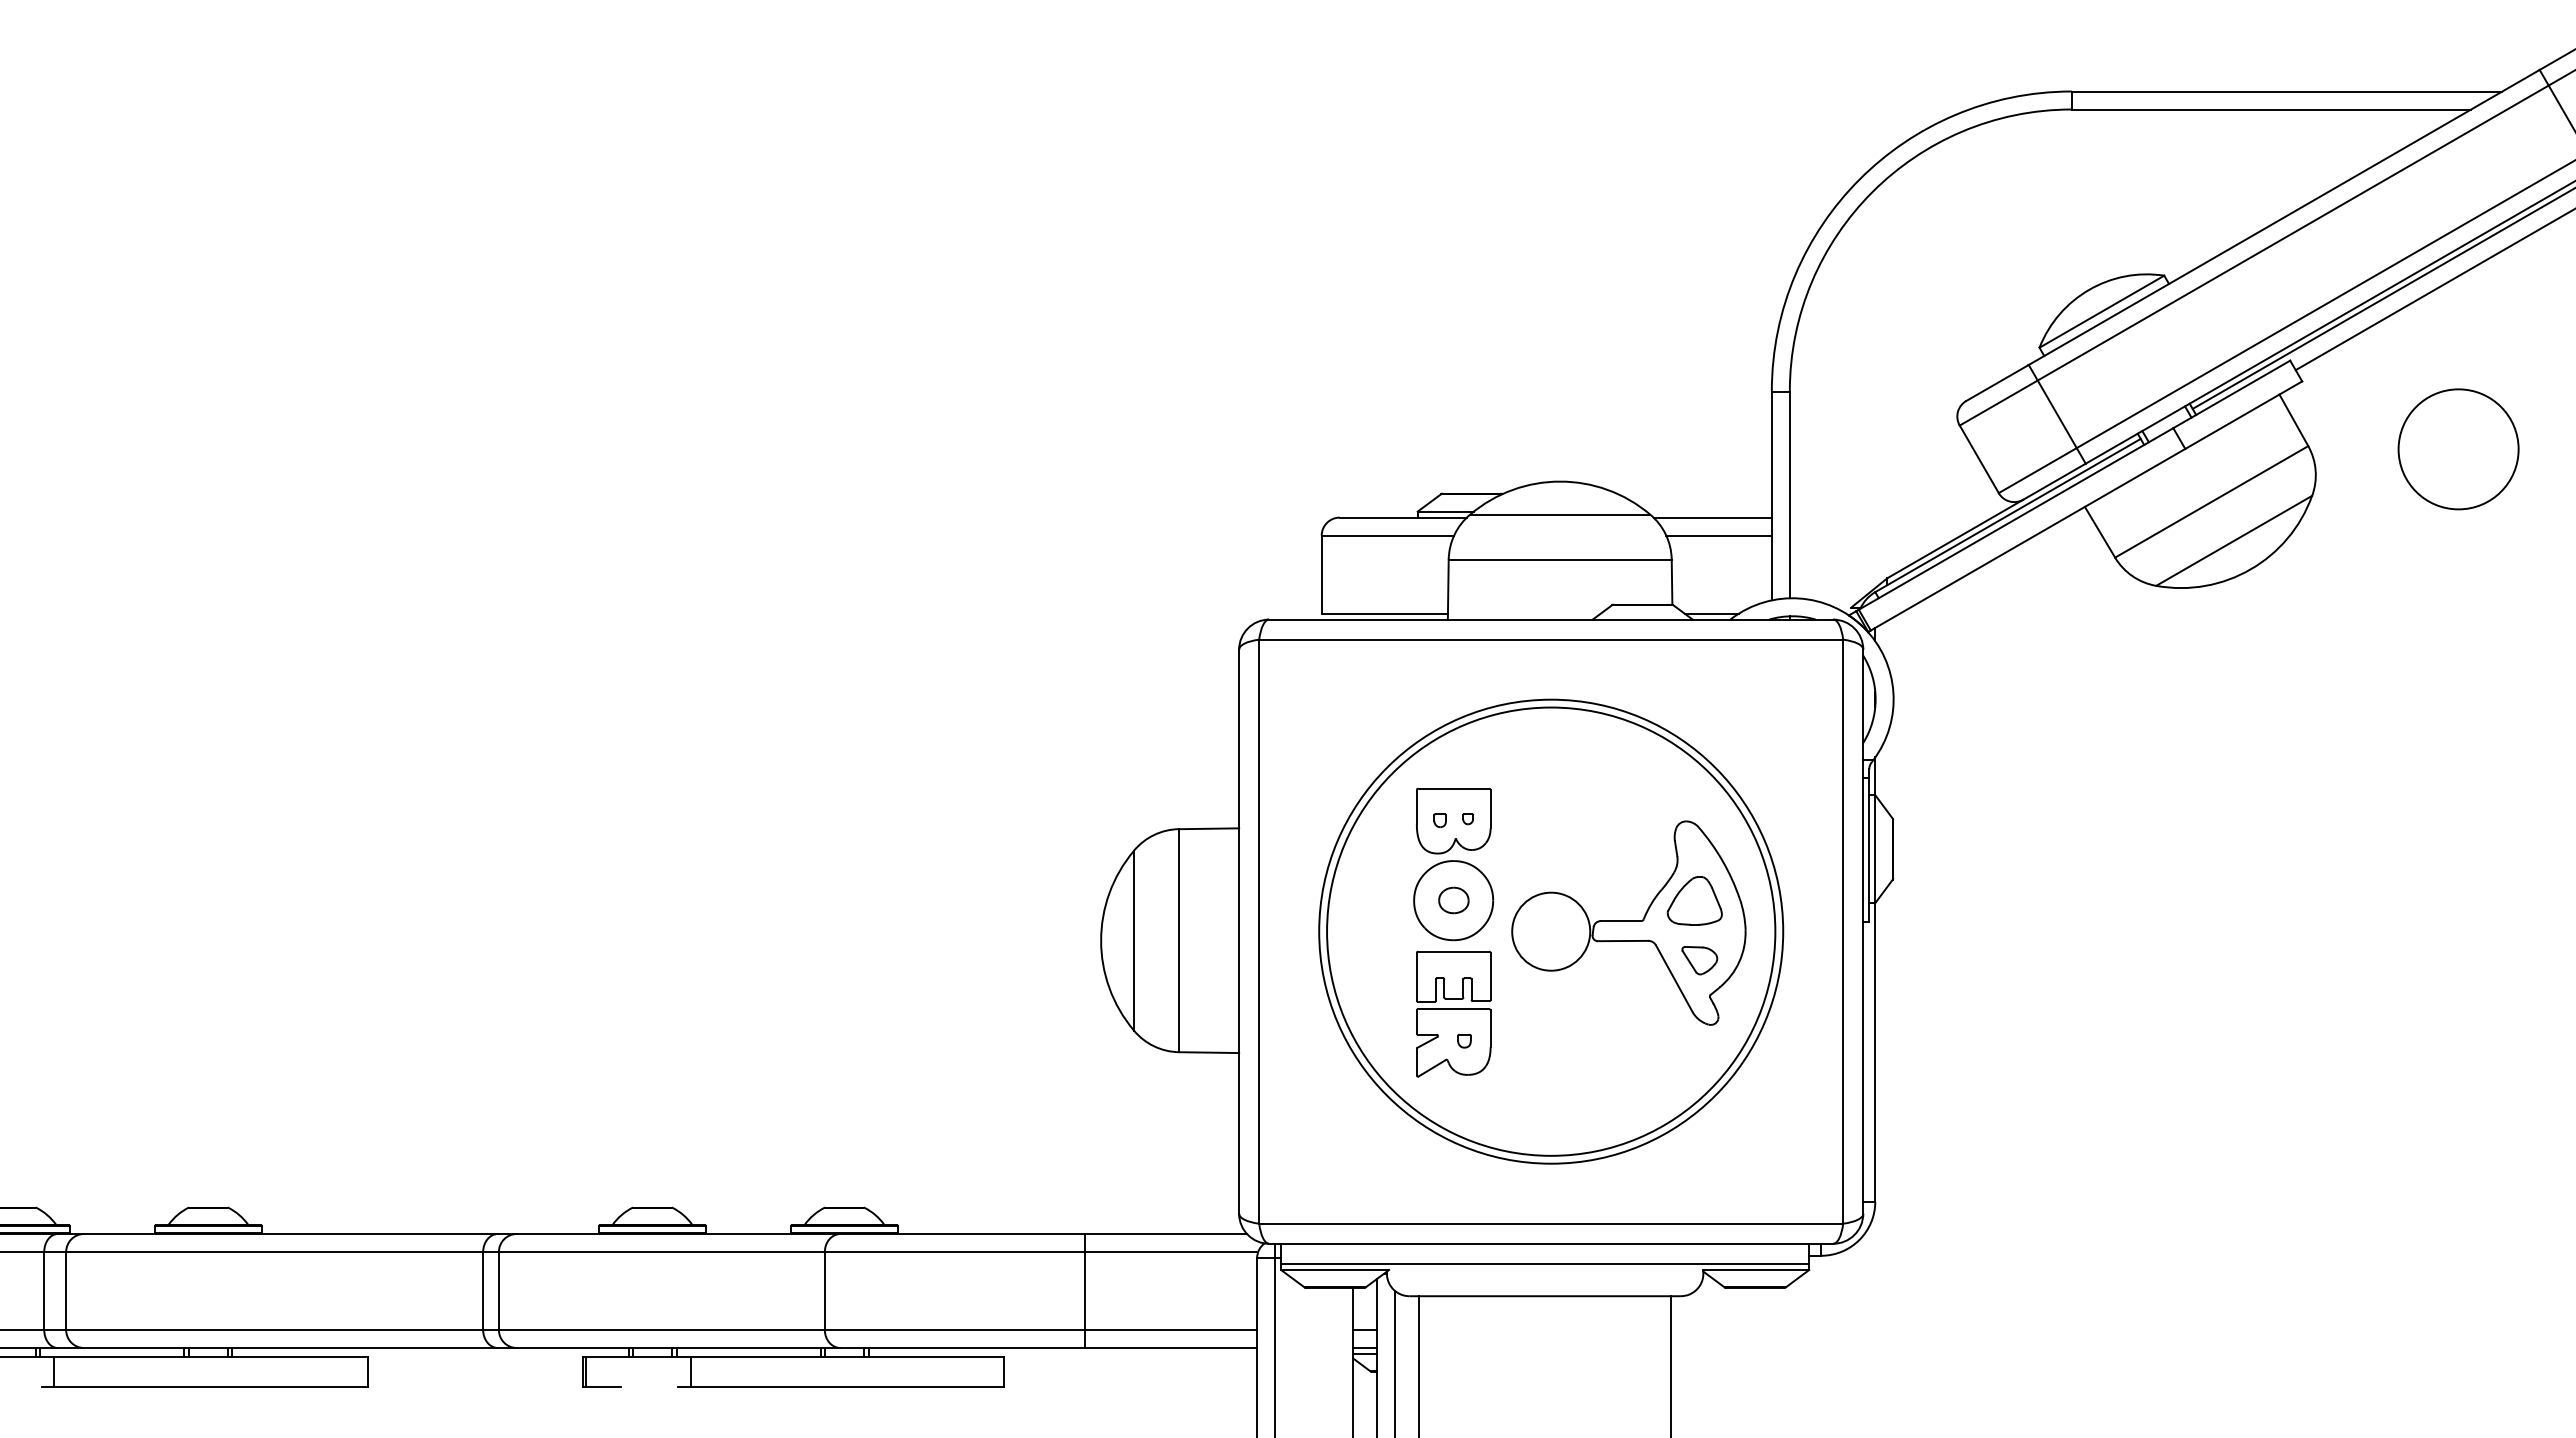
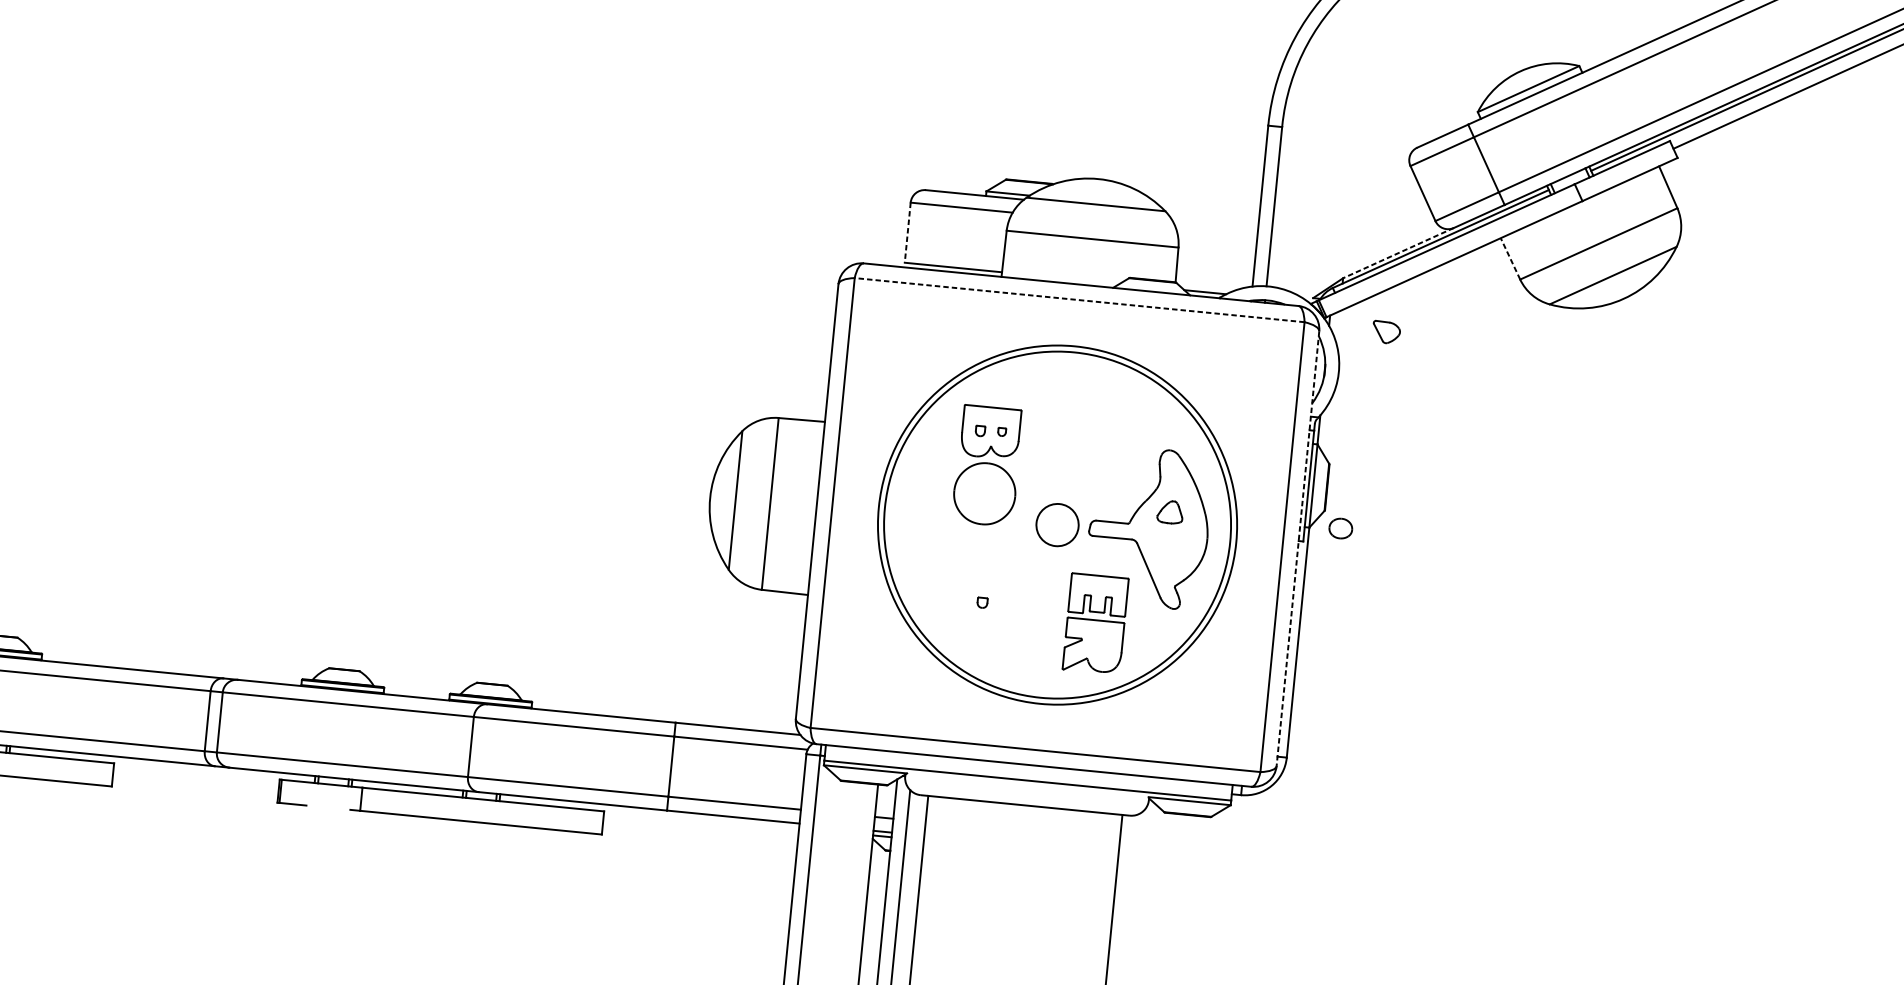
circle: (2458, 449) -> (1792, 222), removed
line: (1712, 517) -> (1213, 218), removed
line: (2100, 532) -> (1510, 259), solid -> dashed
line: (1718, 535) -> (1216, 232), removed
line: (1955, 539) -> (1398, 253), solid -> dashed
line: (1321, 575) -> (907, 233), solid -> dashed
line: (1551, 639) -> (1079, 300), solid -> dashed
part: (1453, 900) -> (1340, 528), moved
part: (1694, 900) -> (1170, 511), size x0.6
circle: (1551, 931) -> (1057, 524), size x0.7
line: (1863, 932) -> (1298, 549), solid -> dashed
part: (1699, 960) -> (1386, 332), moved
part: (1453, 1013) -> (1095, 623), moved

